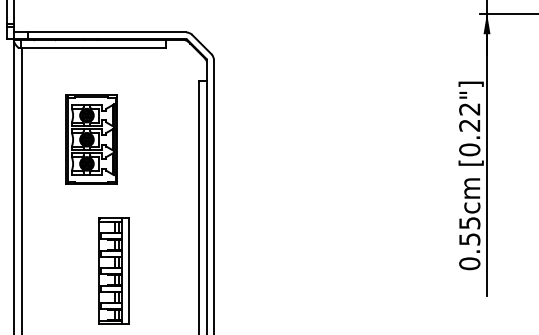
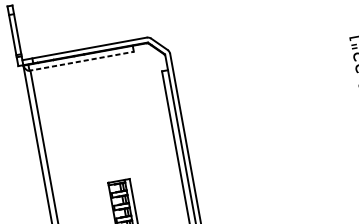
line: (92, 48) -> (81, 61), solid -> dashed
part: (91, 139) -> (92, 127), removed

